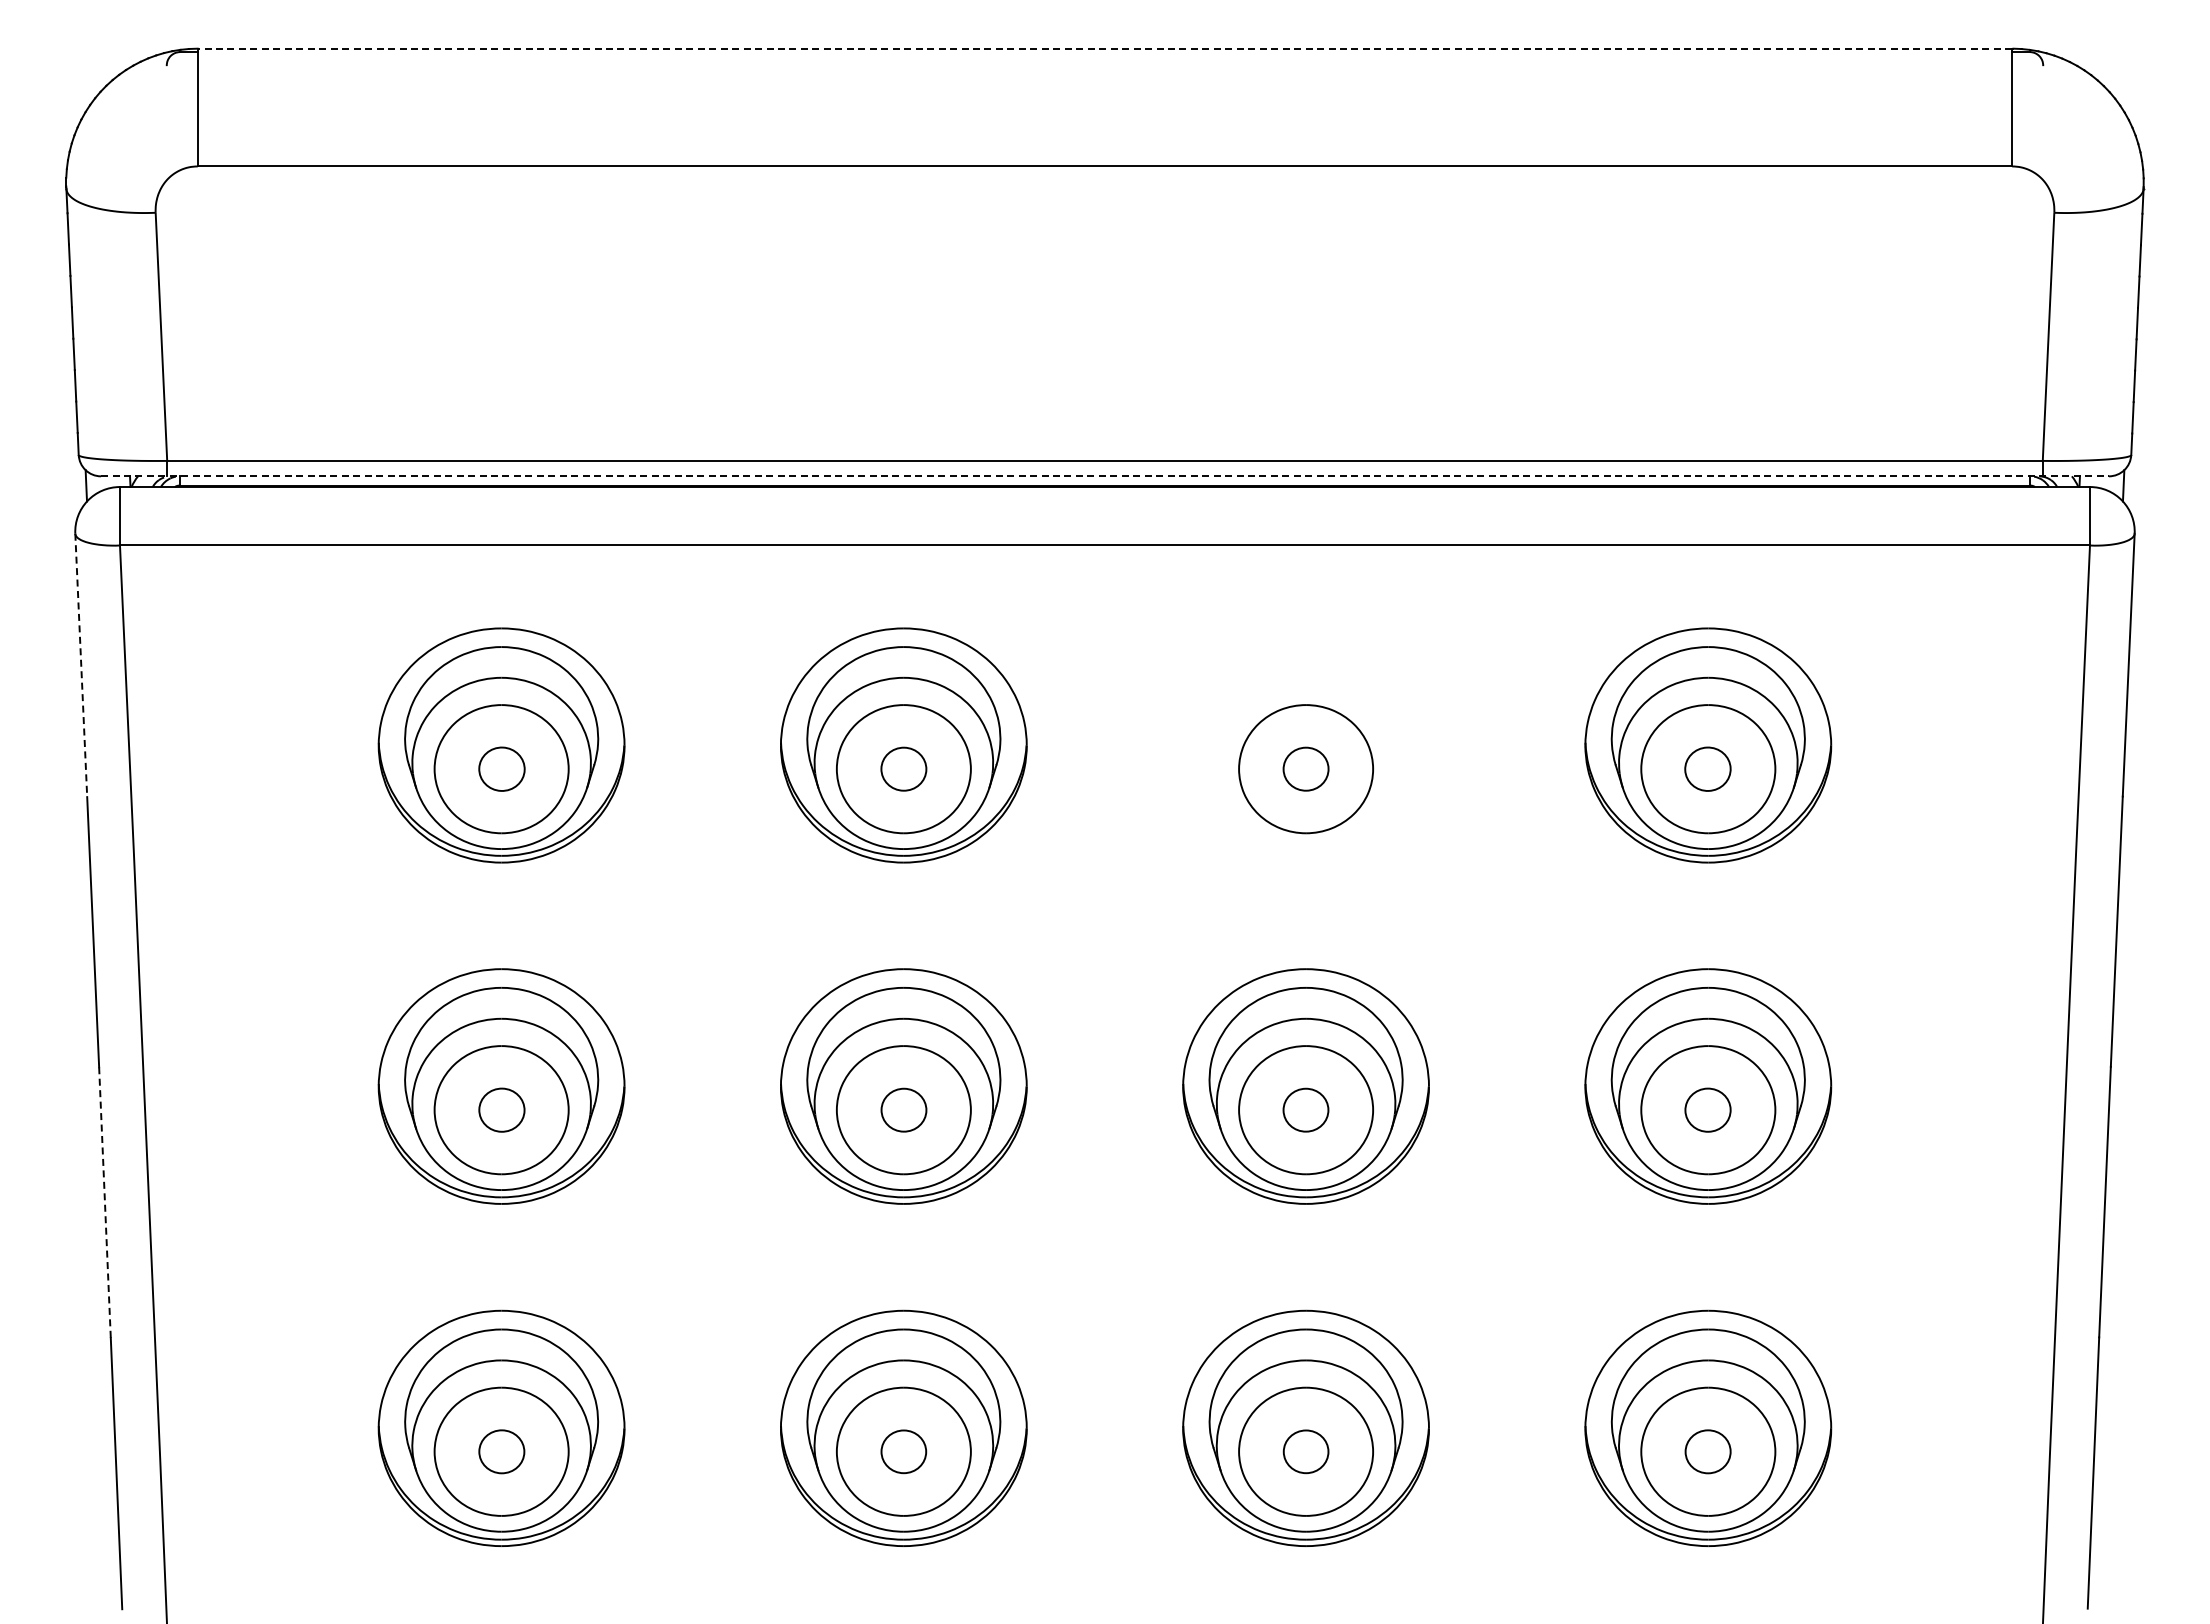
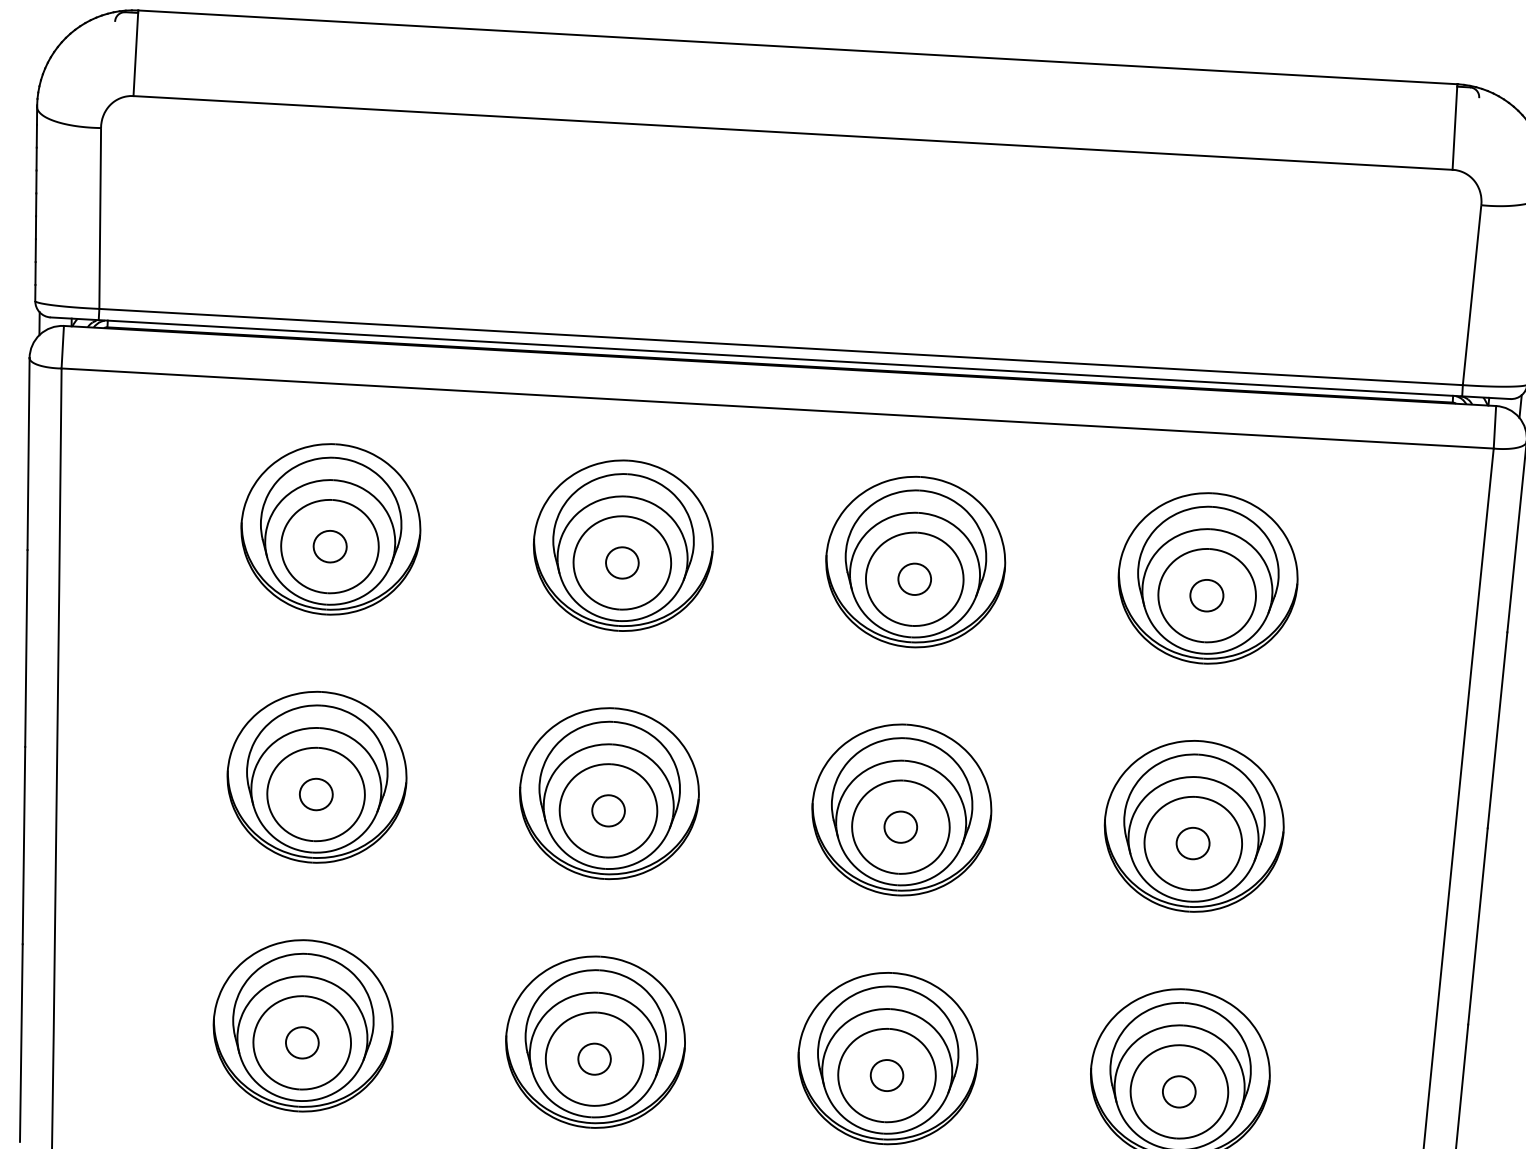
line: (1104, 48) -> (797, 47), dashed -> solid
line: (1104, 476) -> (780, 358), dashed -> solid
line: (81, 665) -> (28, 454), dashed -> solid
part: (1305, 745) -> (915, 562), added
line: (104, 1203) -> (23, 846), dashed -> solid

